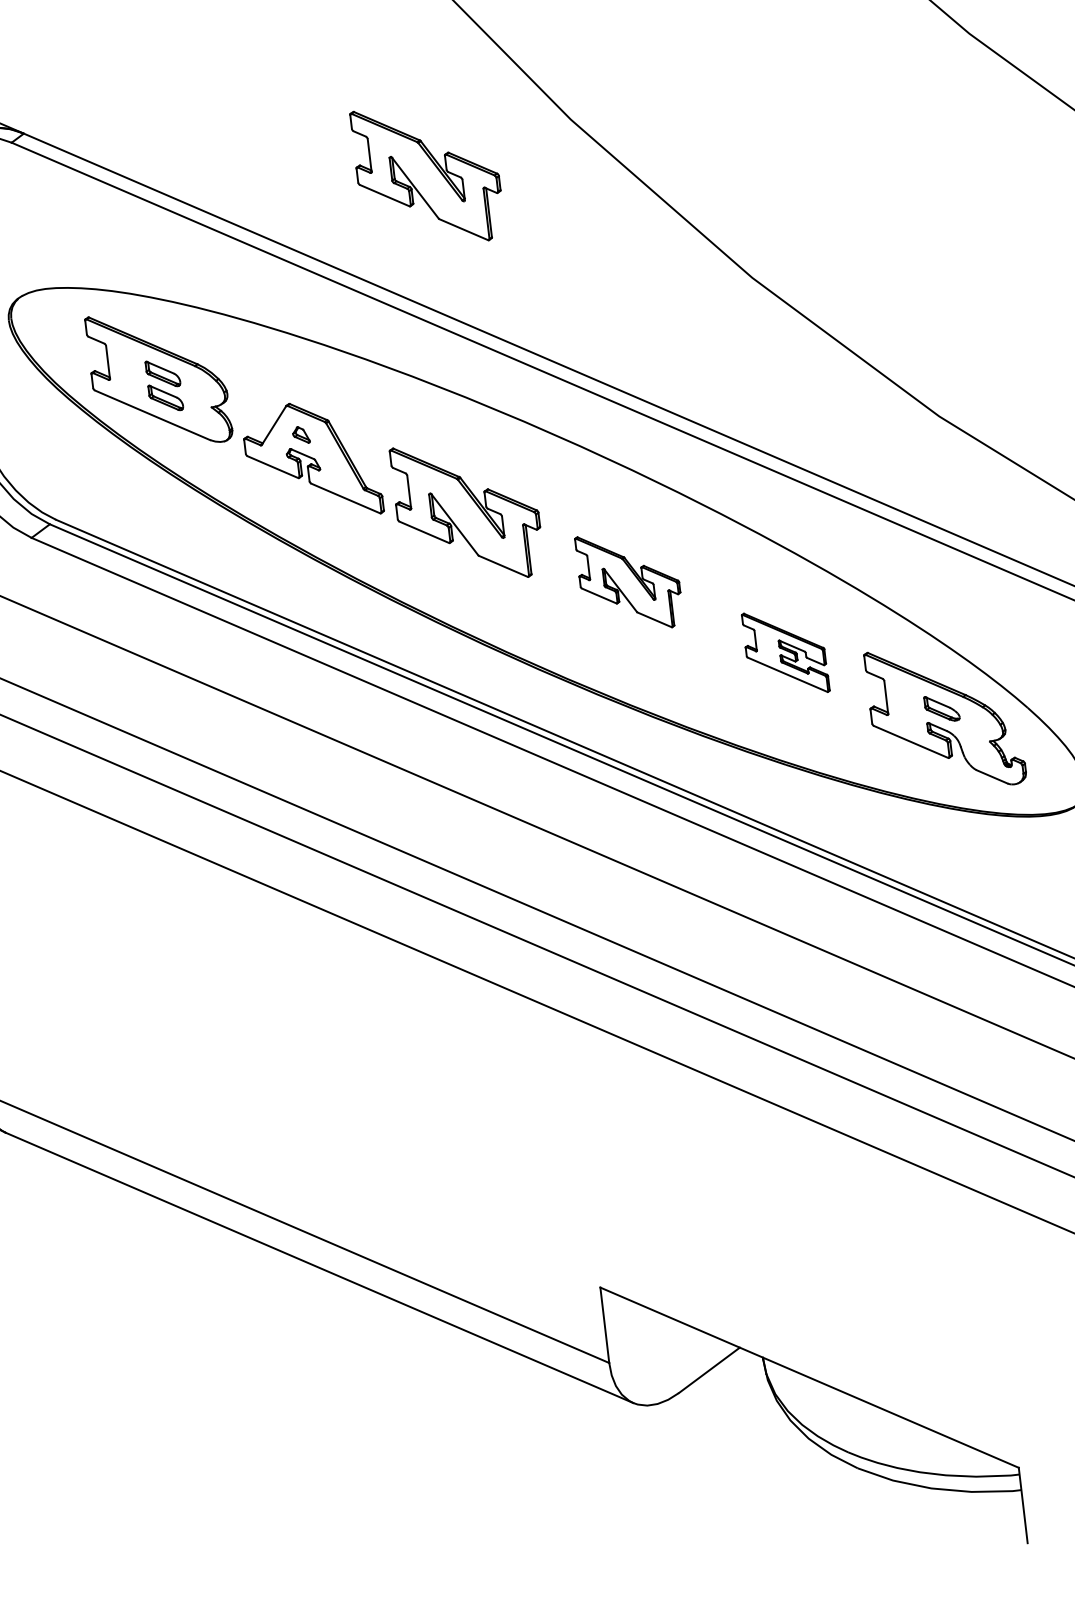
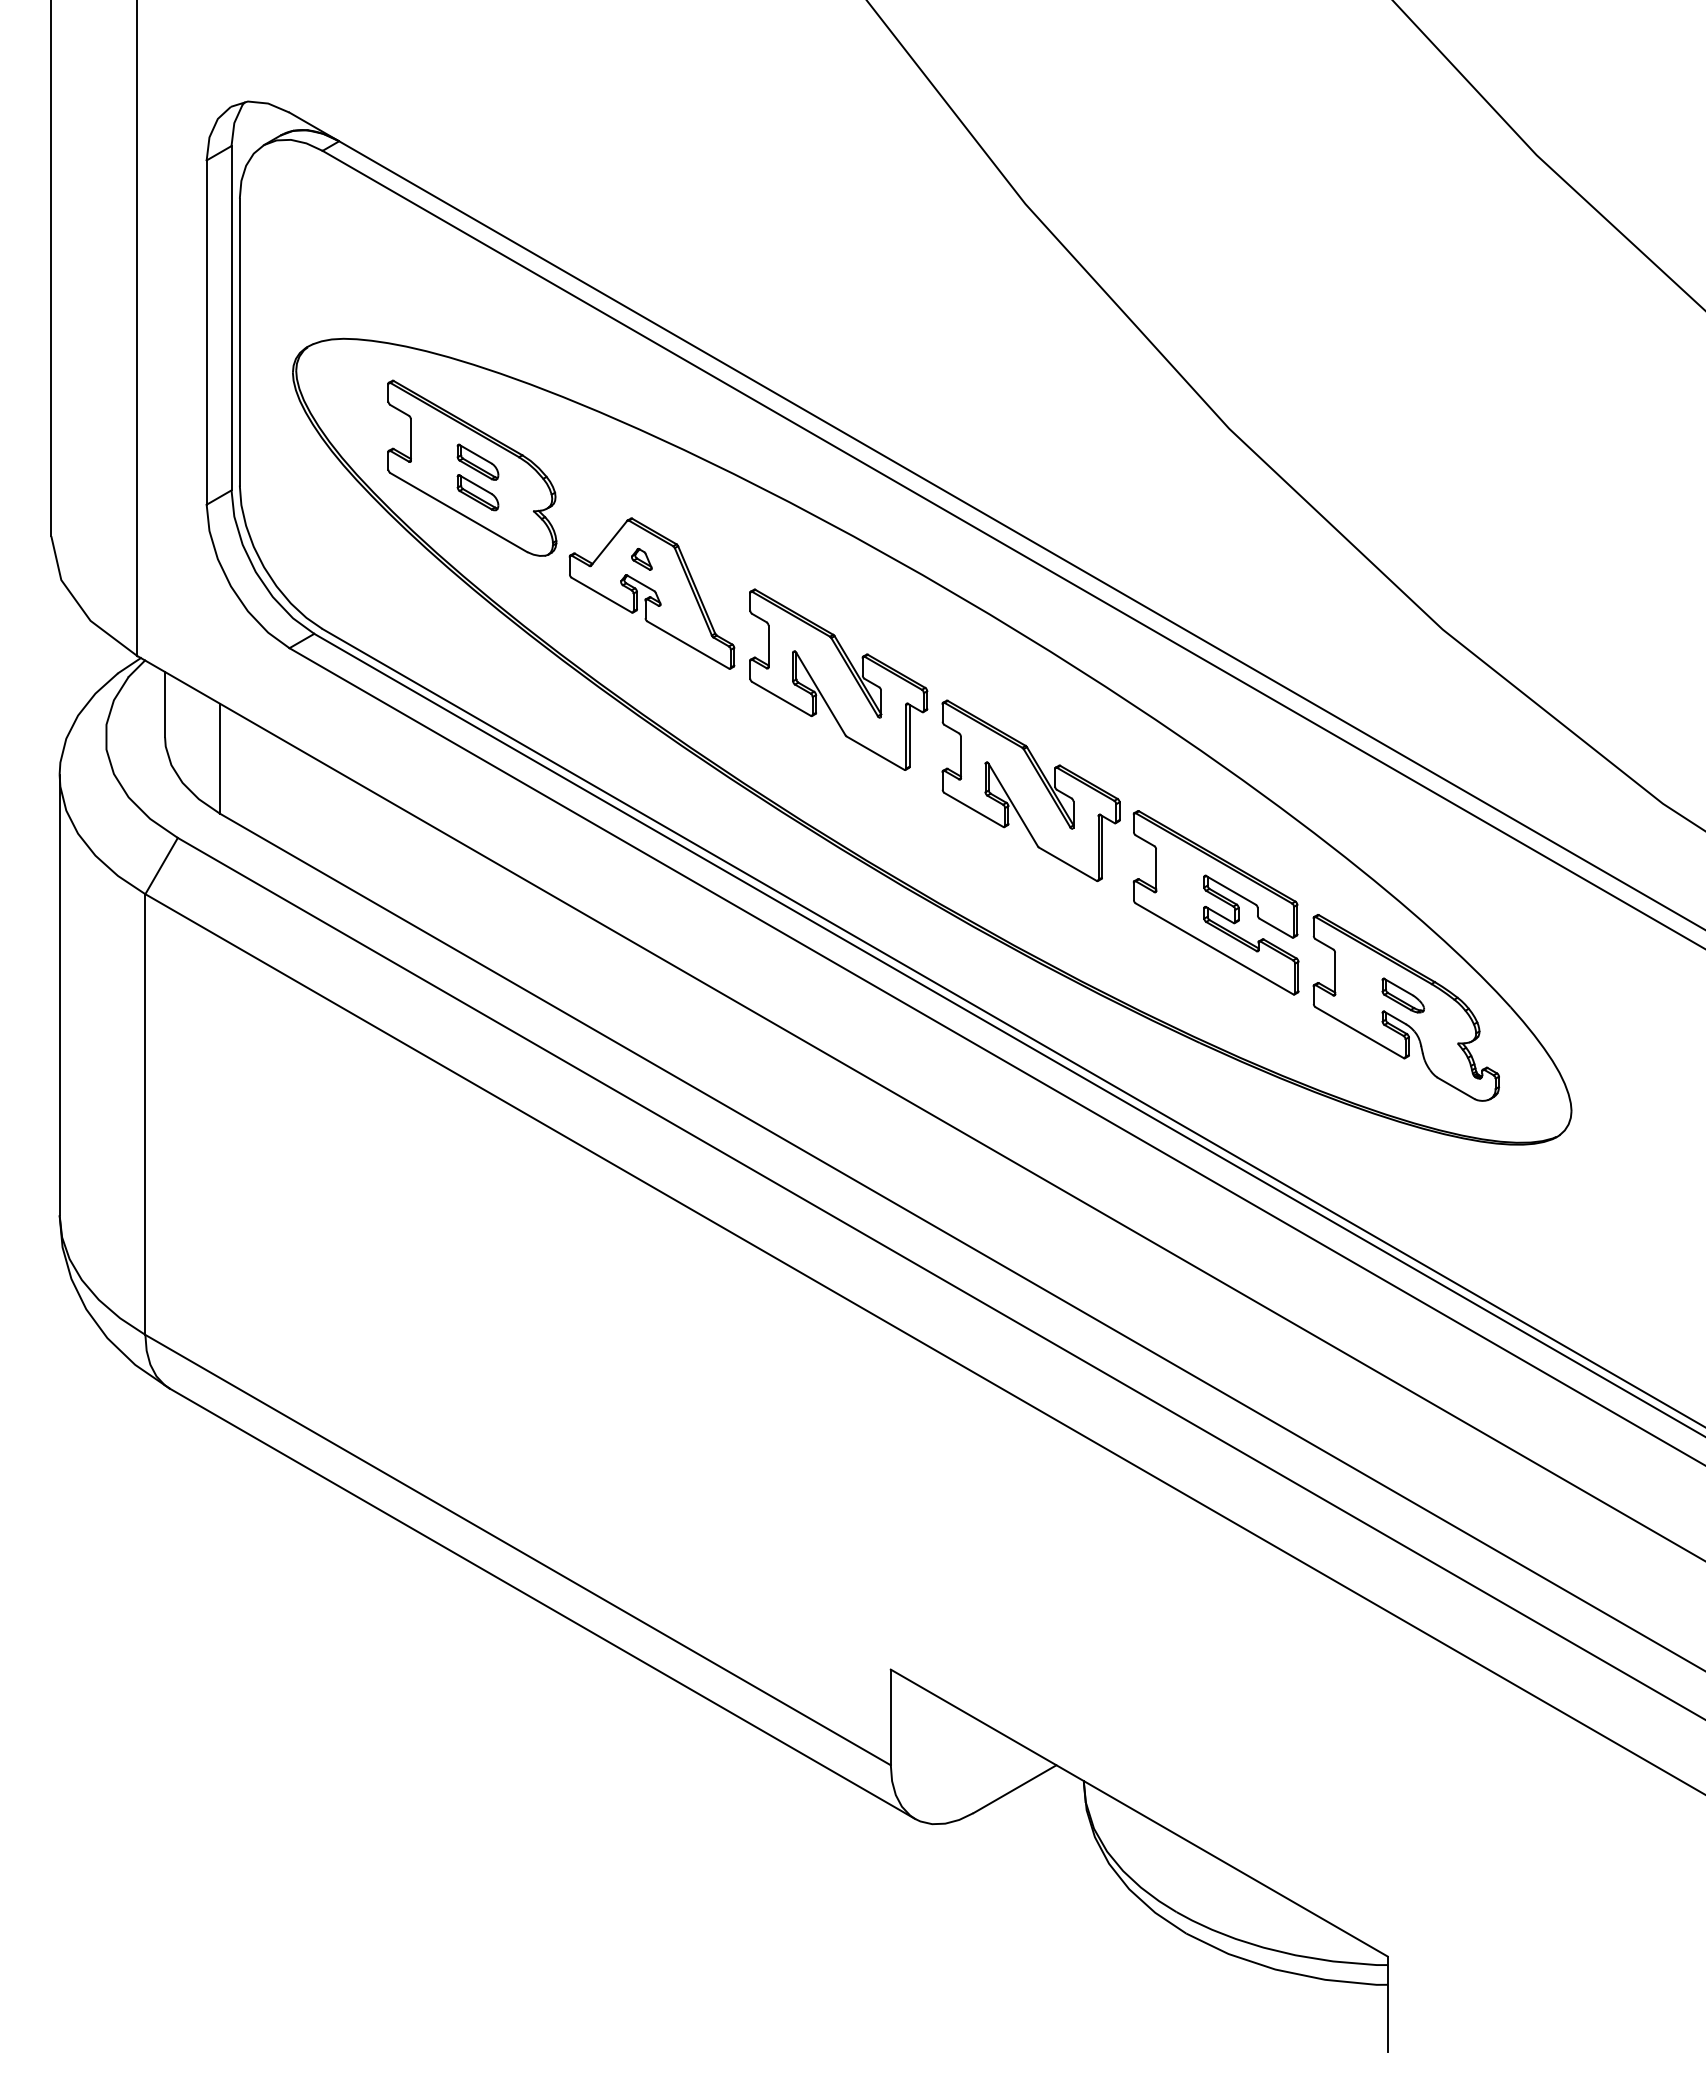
part: (427, 175) -> (838, 252), removed
part: (629, 581) -> (1030, 790), size x1.43
part: (785, 652) -> (1215, 902), size x1.67

